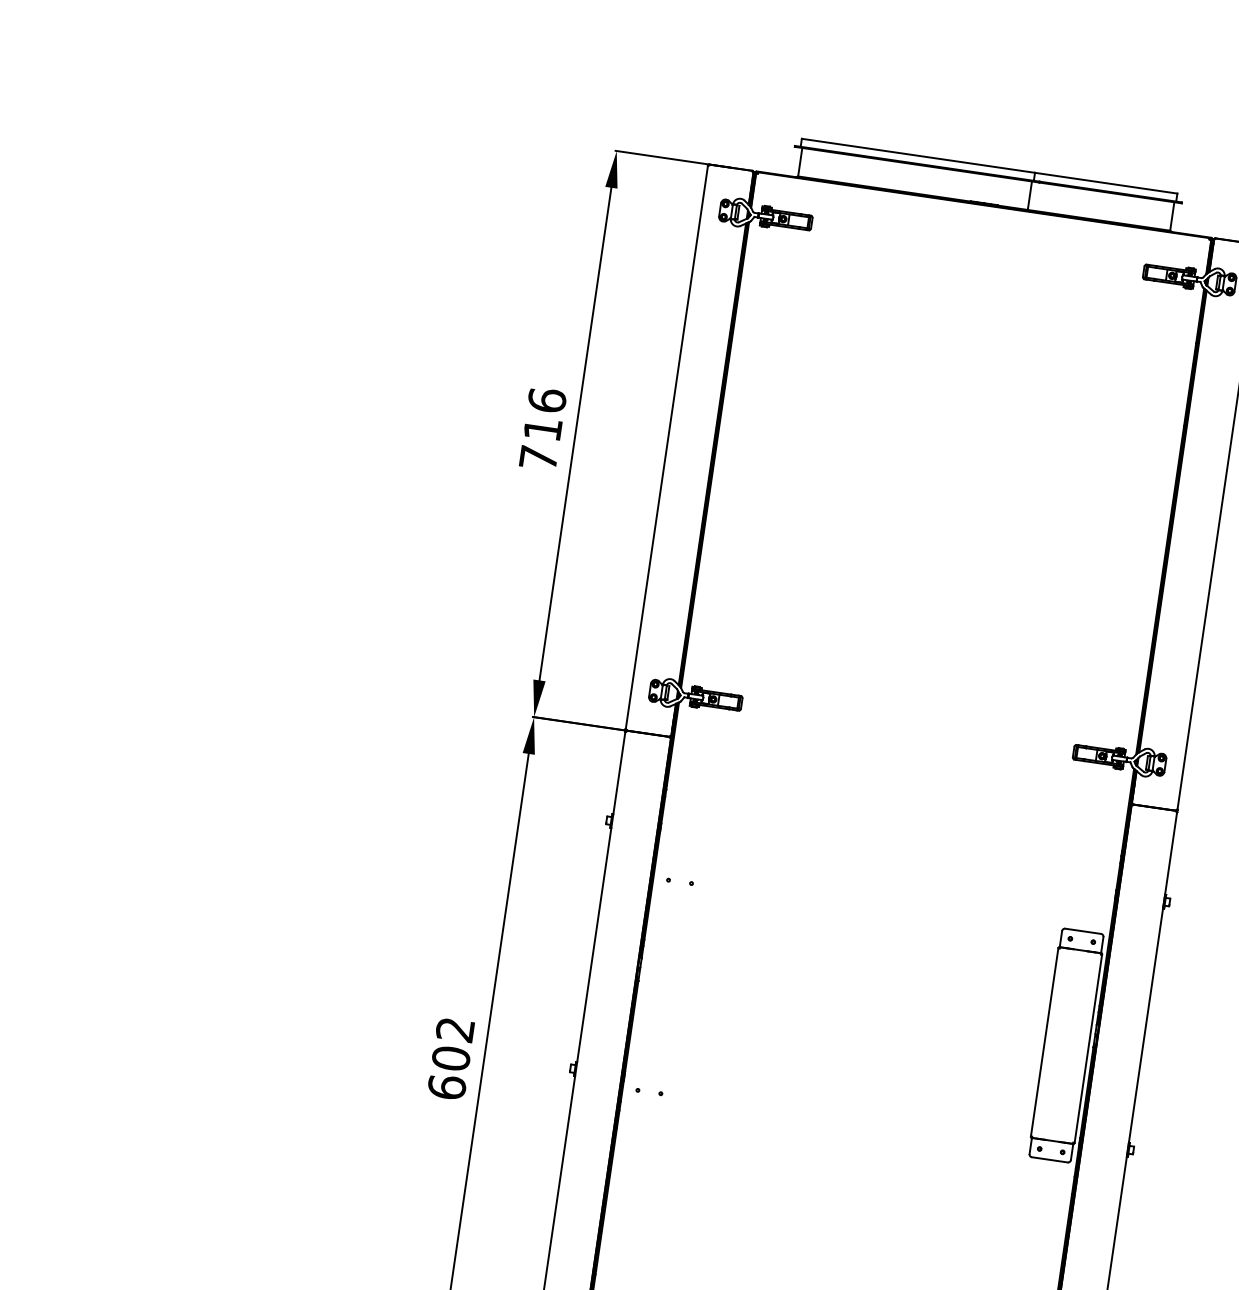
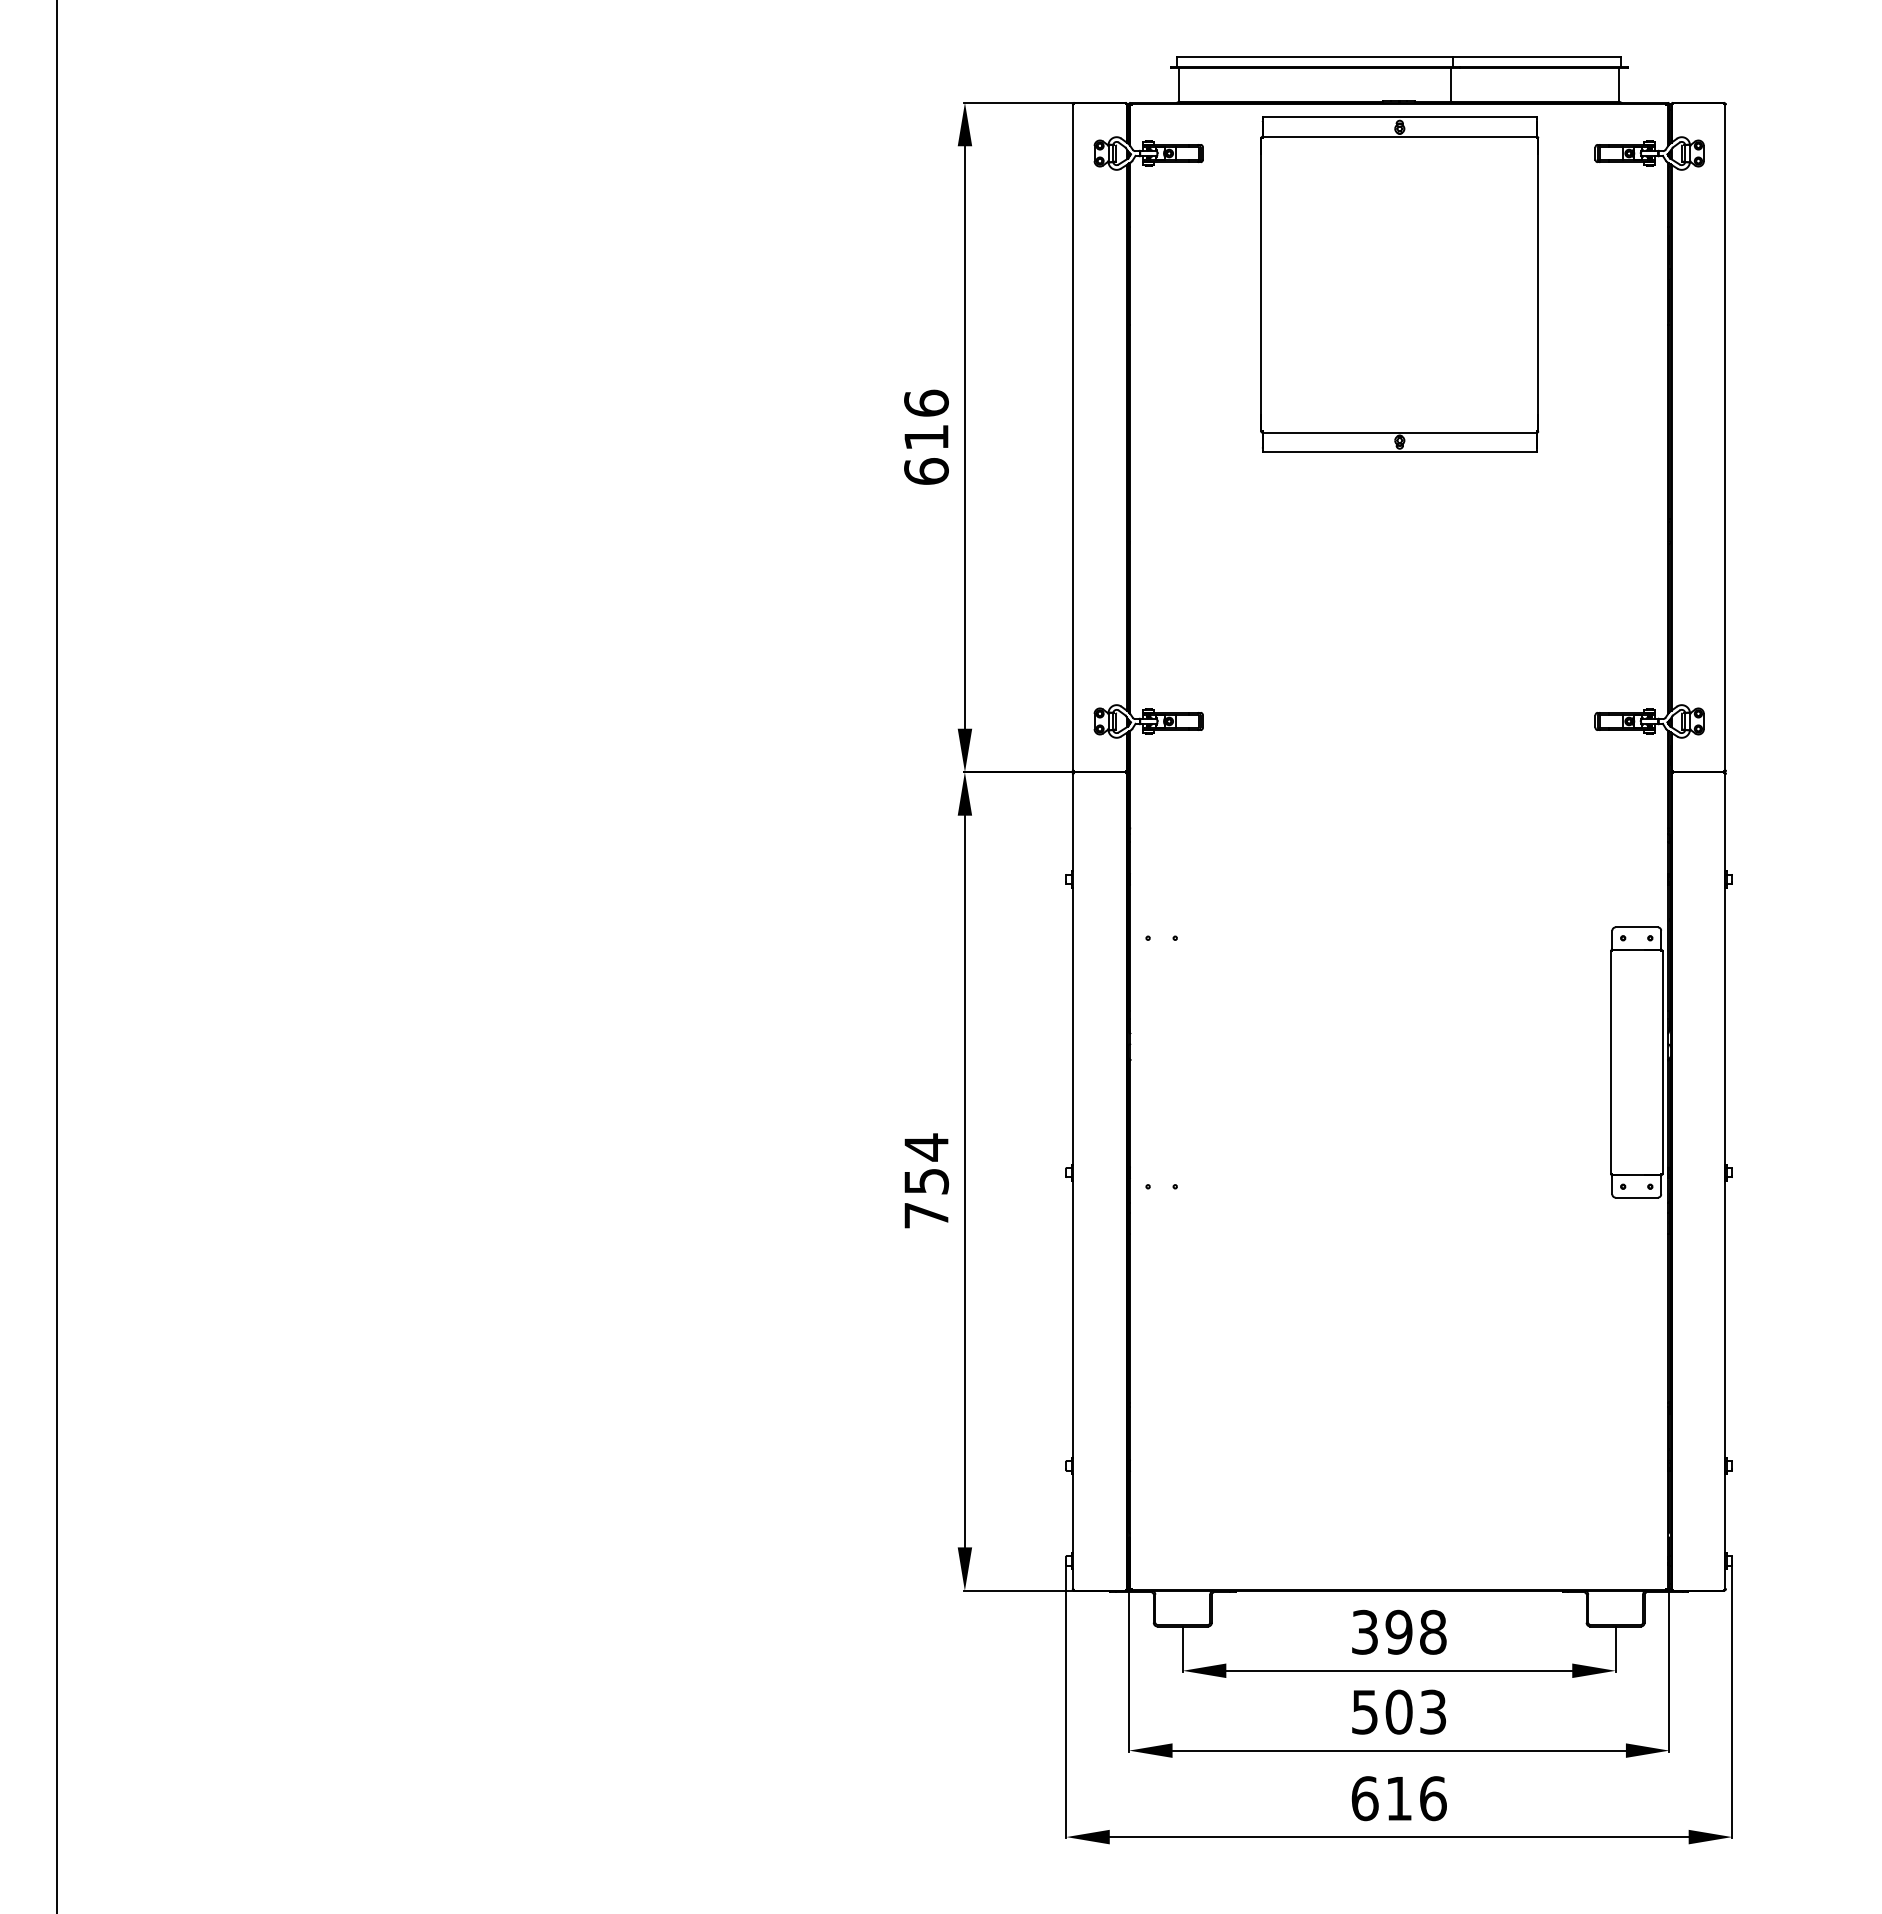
part: (961, 358) -> (1399, 284), added
text: (538, 458) -> (926, 471), 716 -> 616
text: (451, 1057) -> (926, 1180), 602 -> 754

